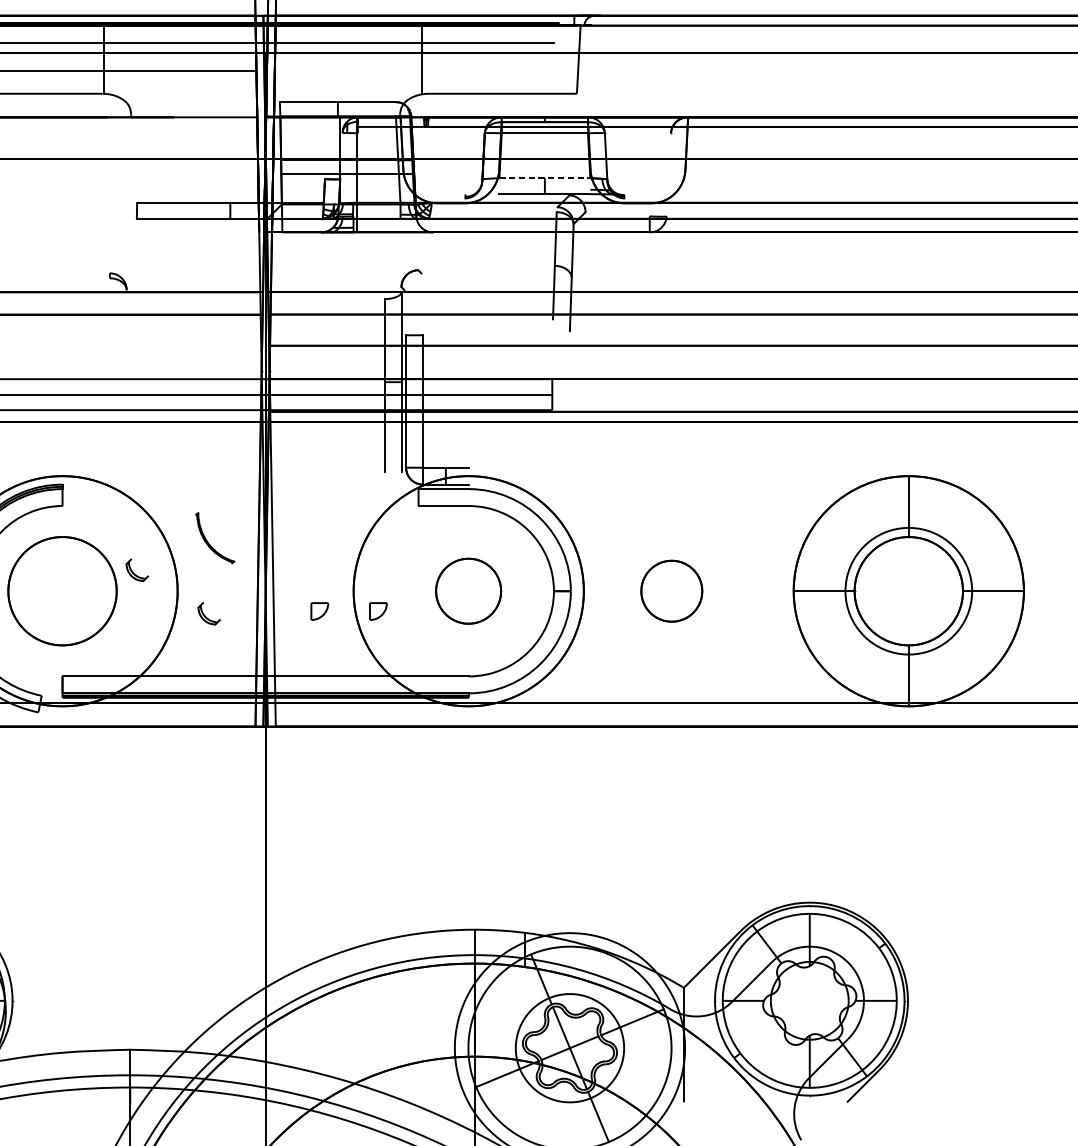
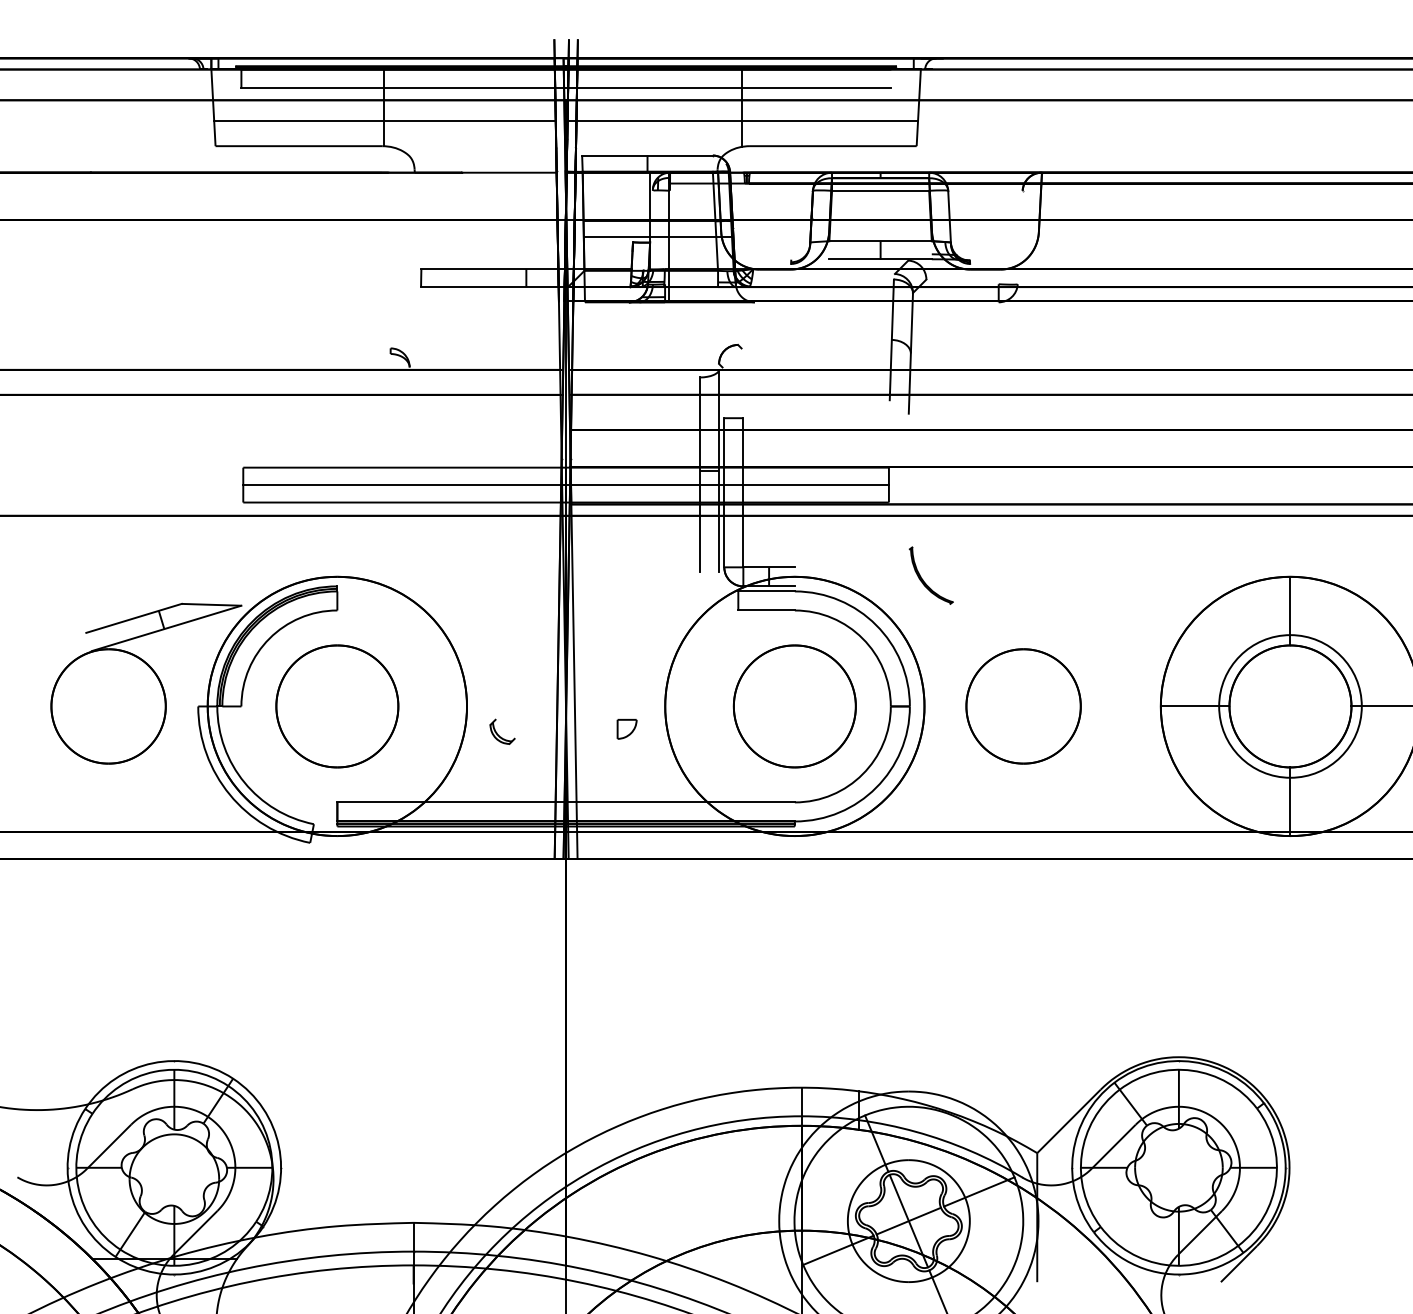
line: (421, 70) -> (741, 120), added
line: (545, 178) -> (881, 241), dashed -> solid
part: (208, 541) -> (923, 579), moved
part: (137, 569) -> (421, 682), removed
part: (468, 591) -> (794, 706), size x1.67
part: (671, 591) -> (1023, 706), size x1.67
part: (377, 611) -> (692, 729), removed

